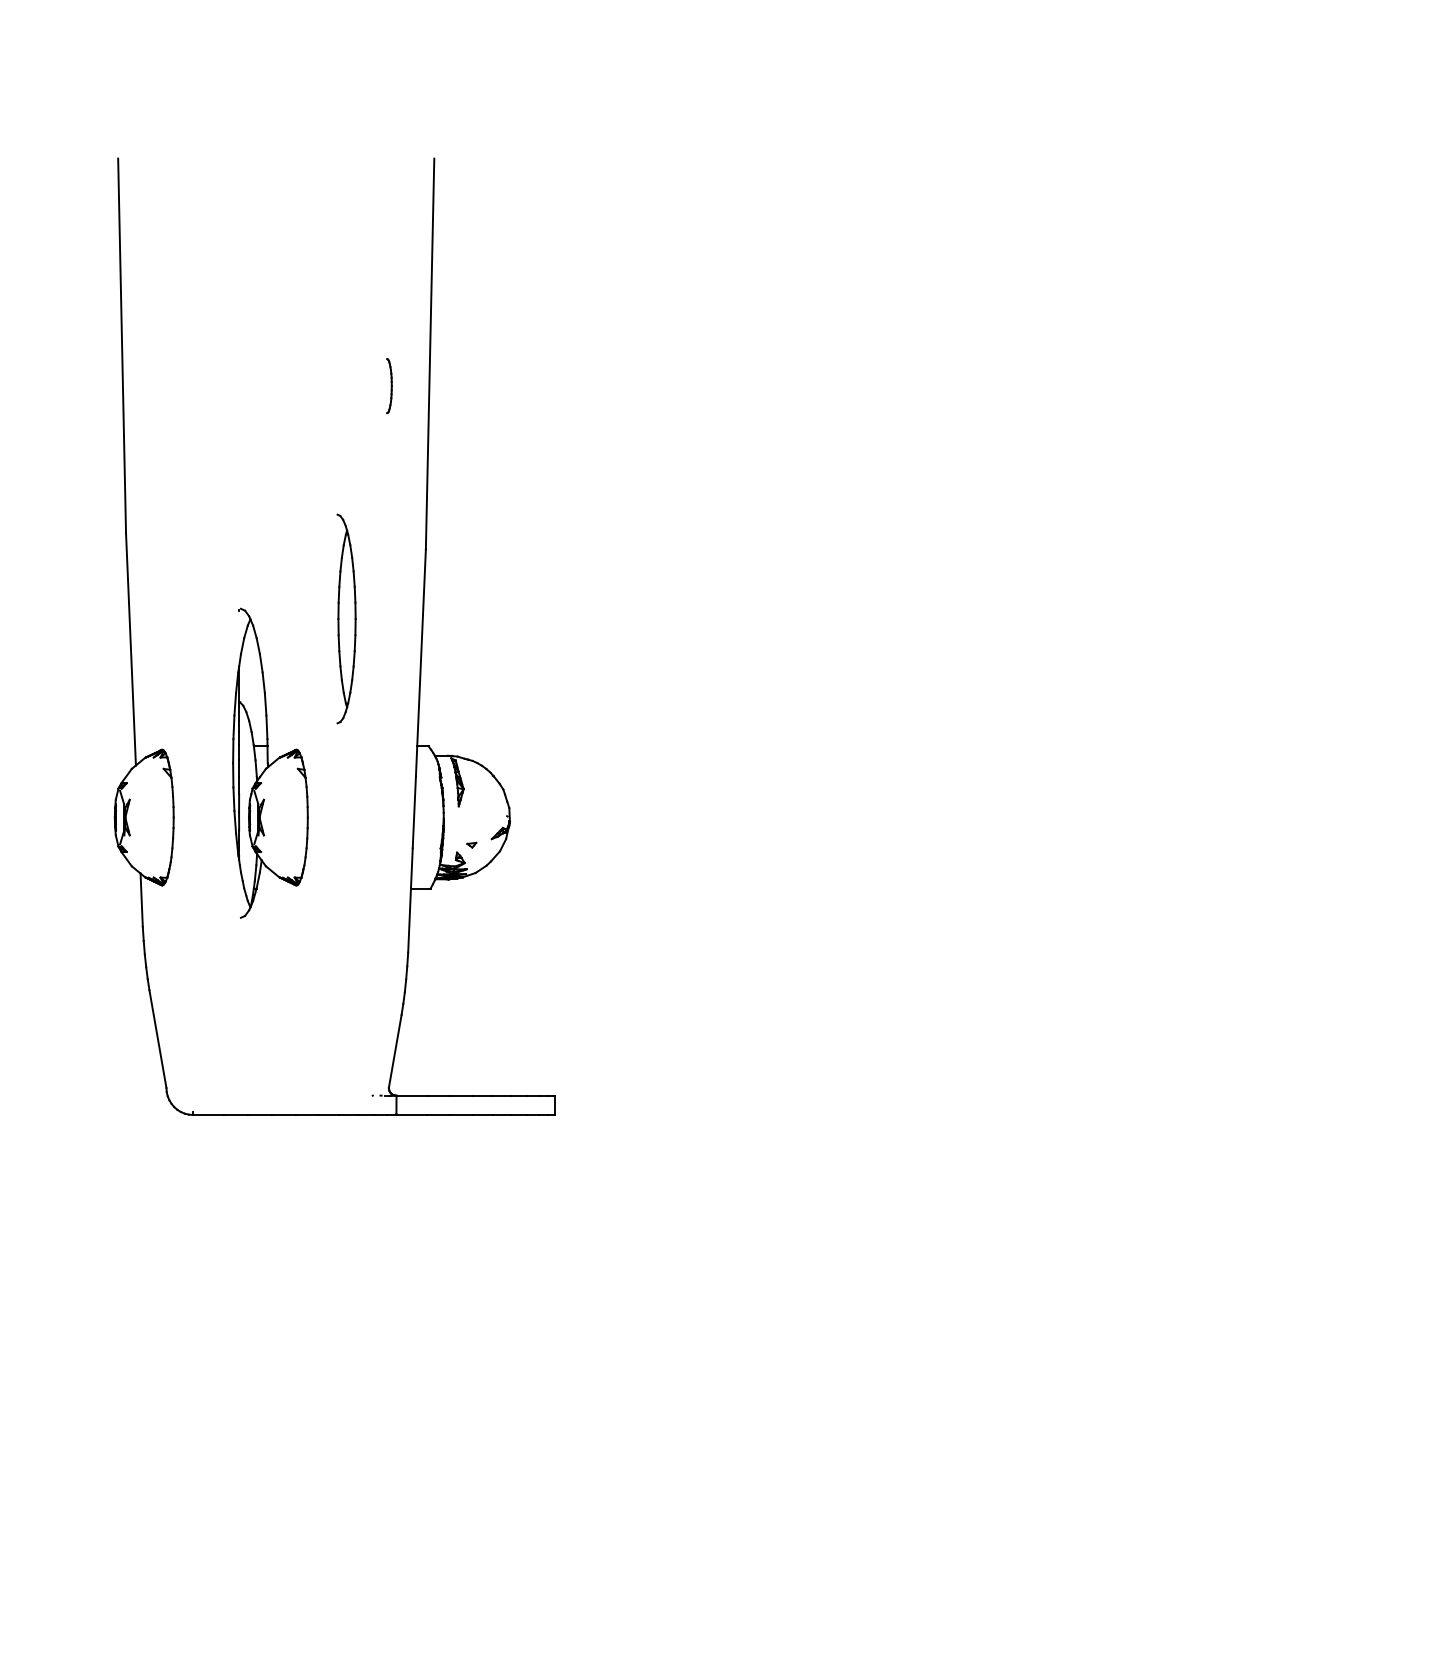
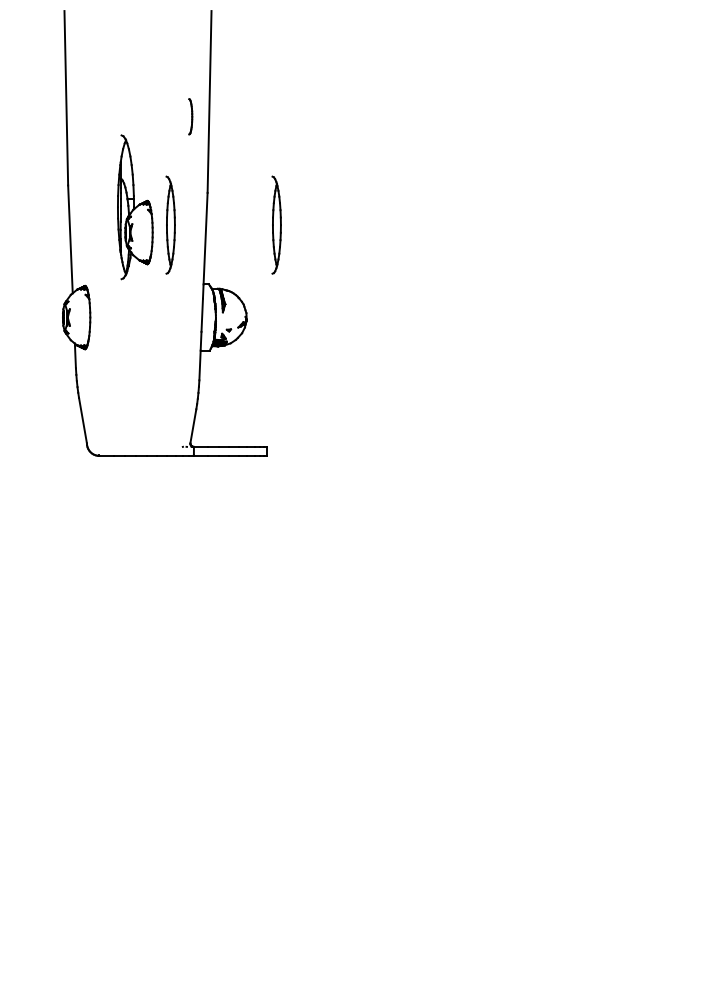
part: (389, 385) -> (190, 116), size x1.4
part: (573, 617) -> (276, 224), added
part: (270, 763) -> (135, 207), moved

